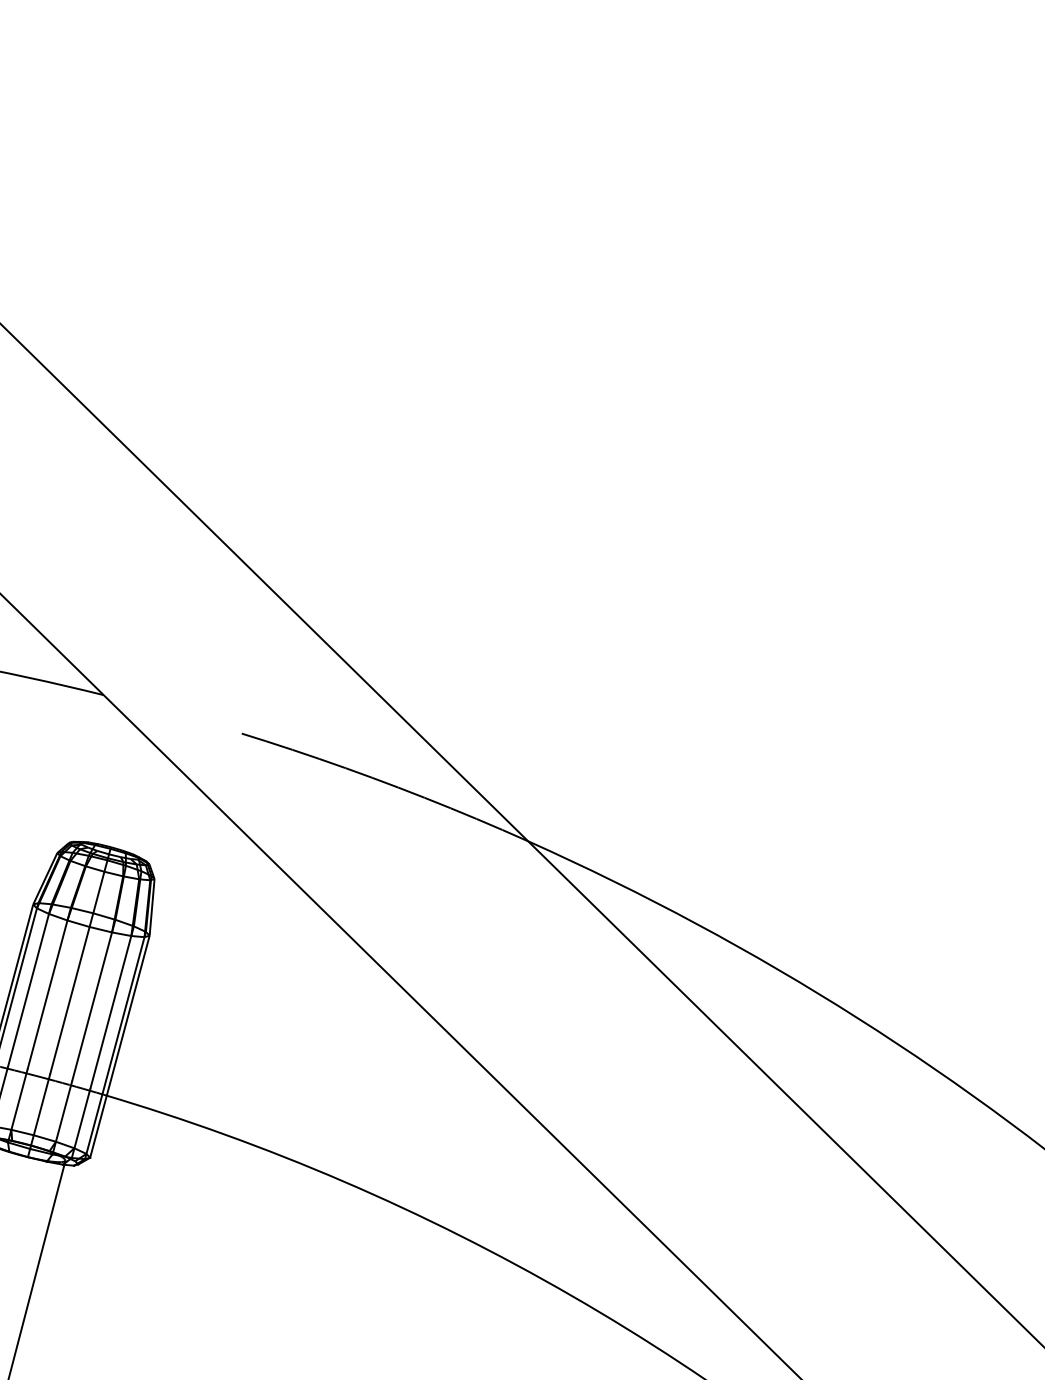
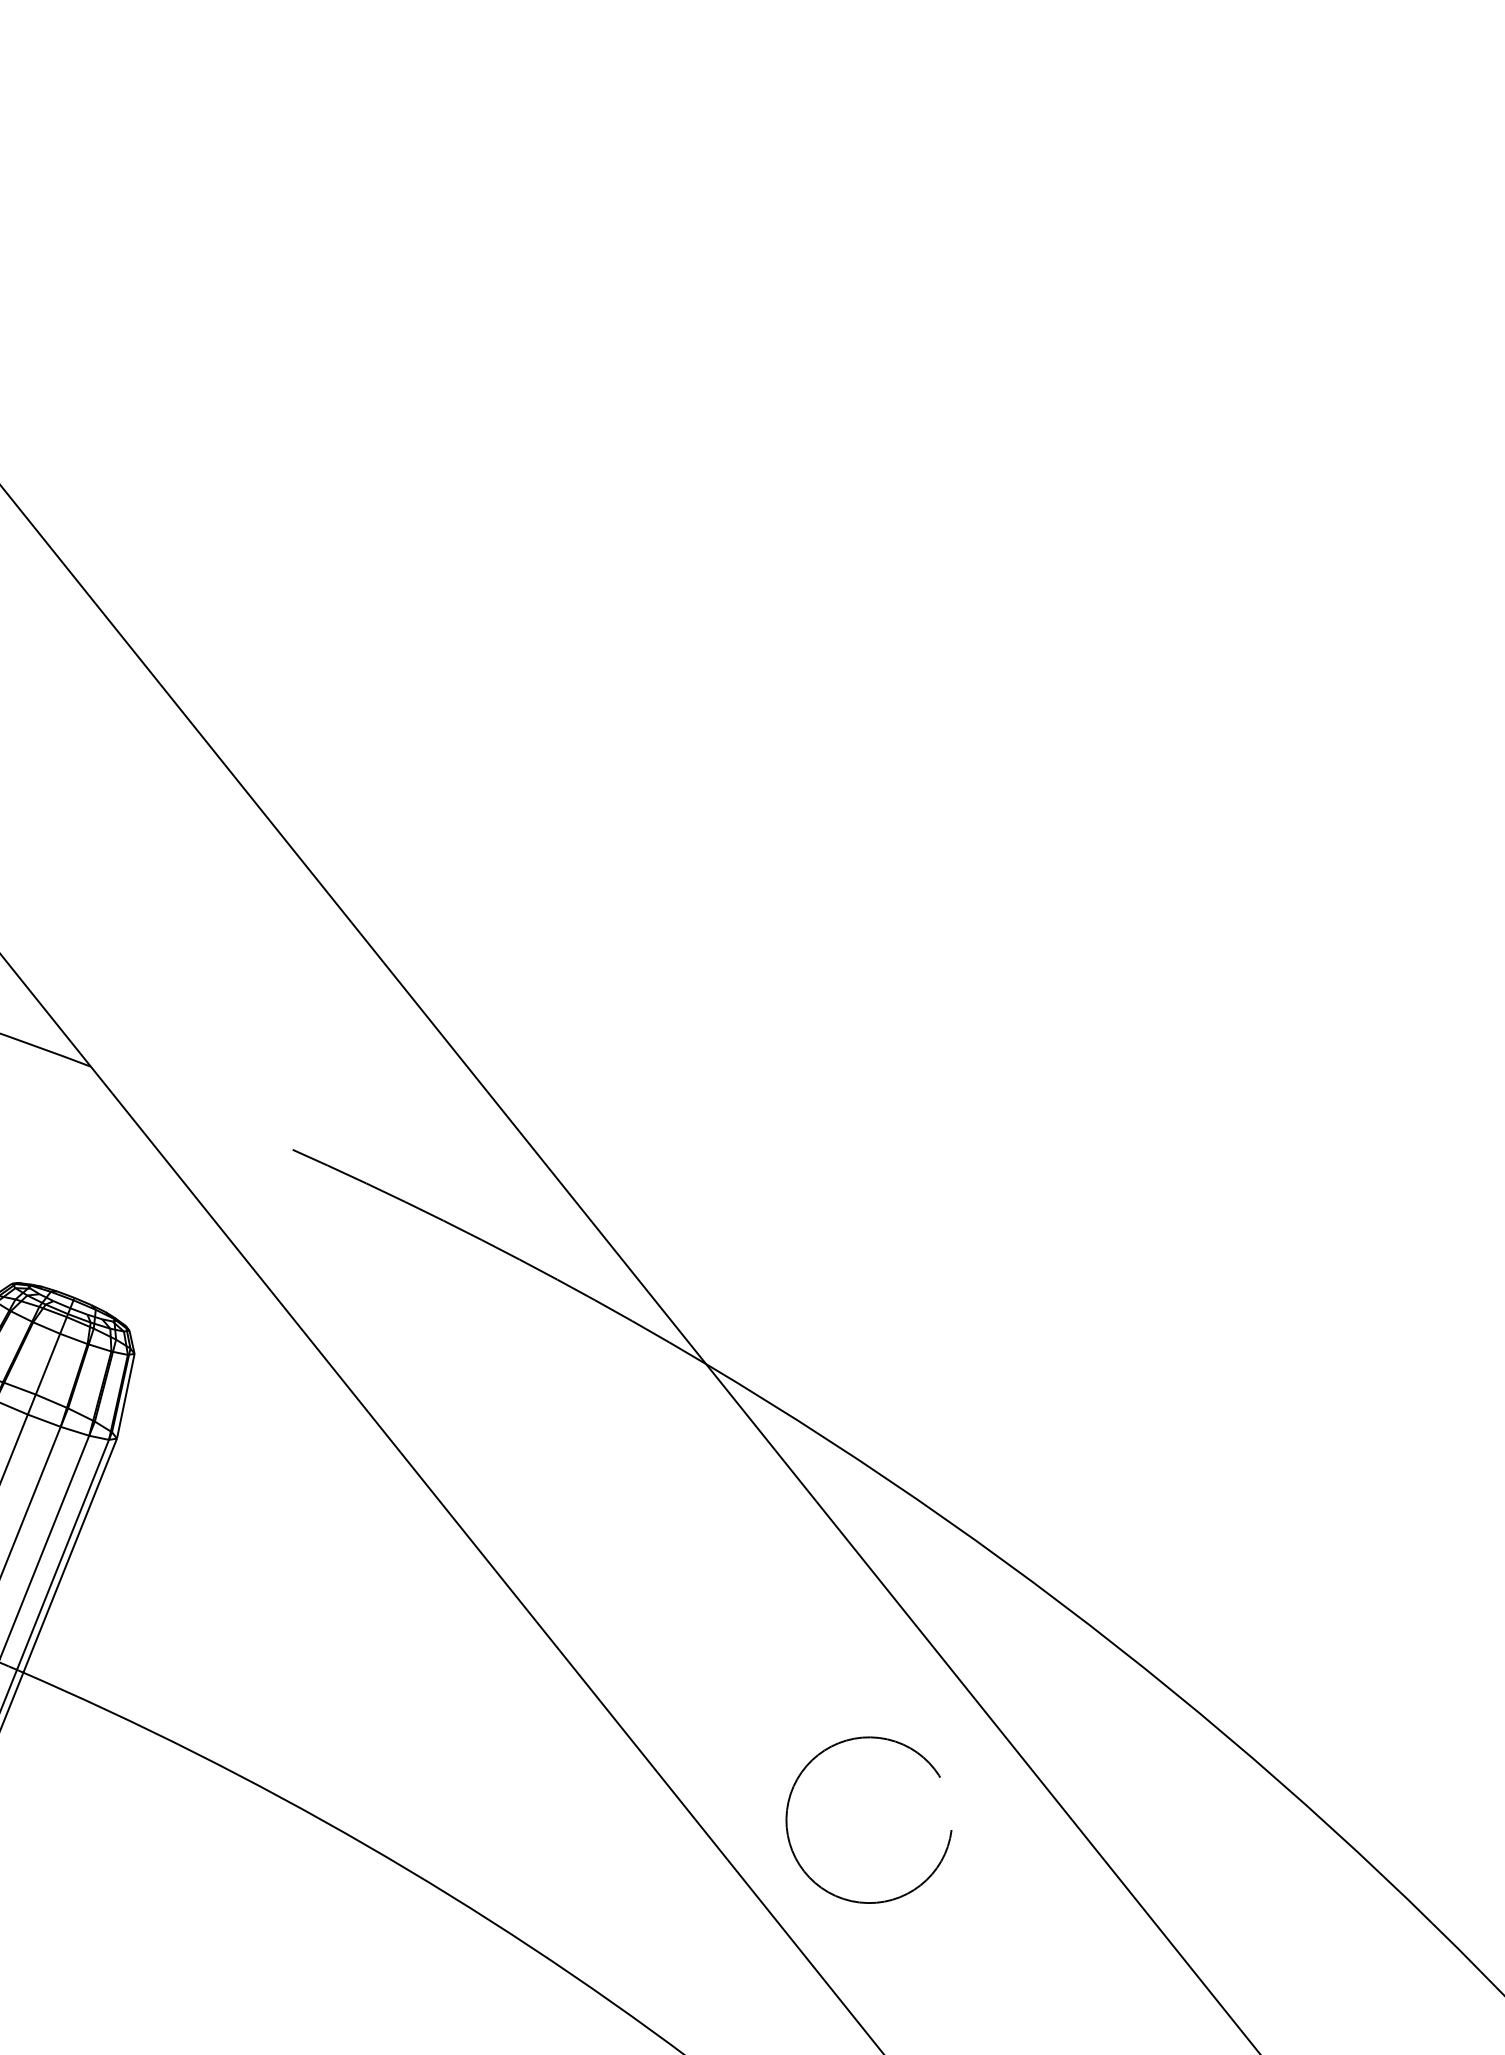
circle: (669, 1125) -> (868, 1819), added

